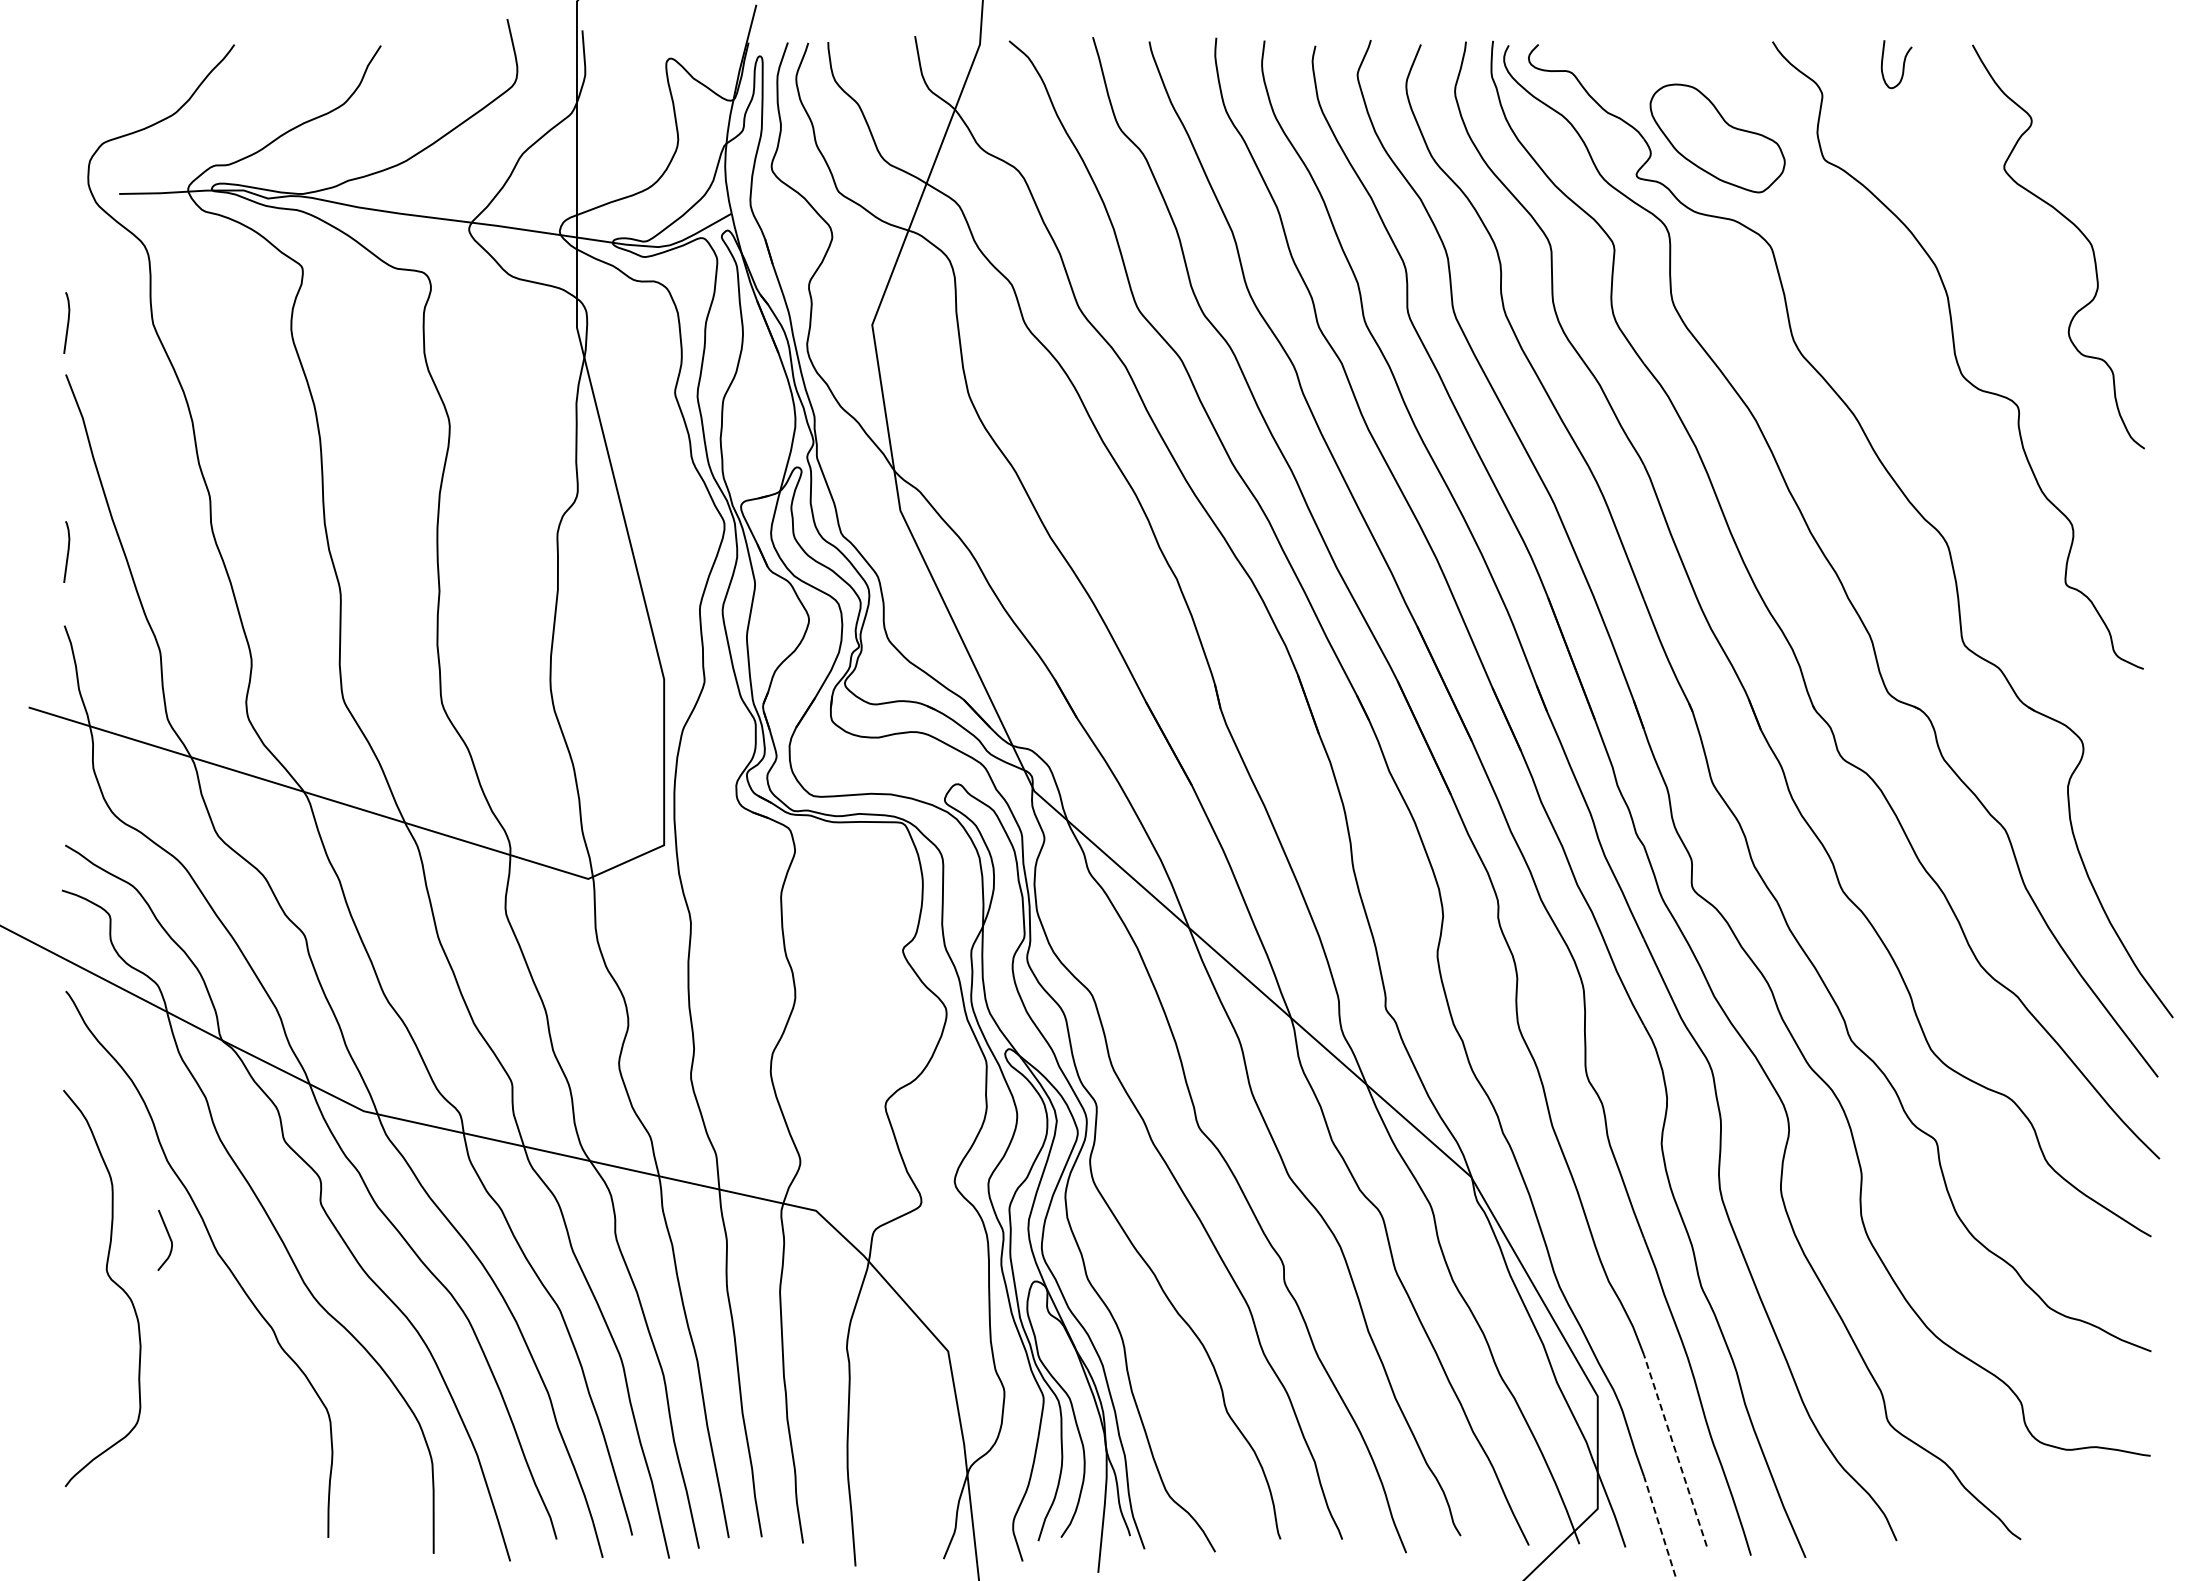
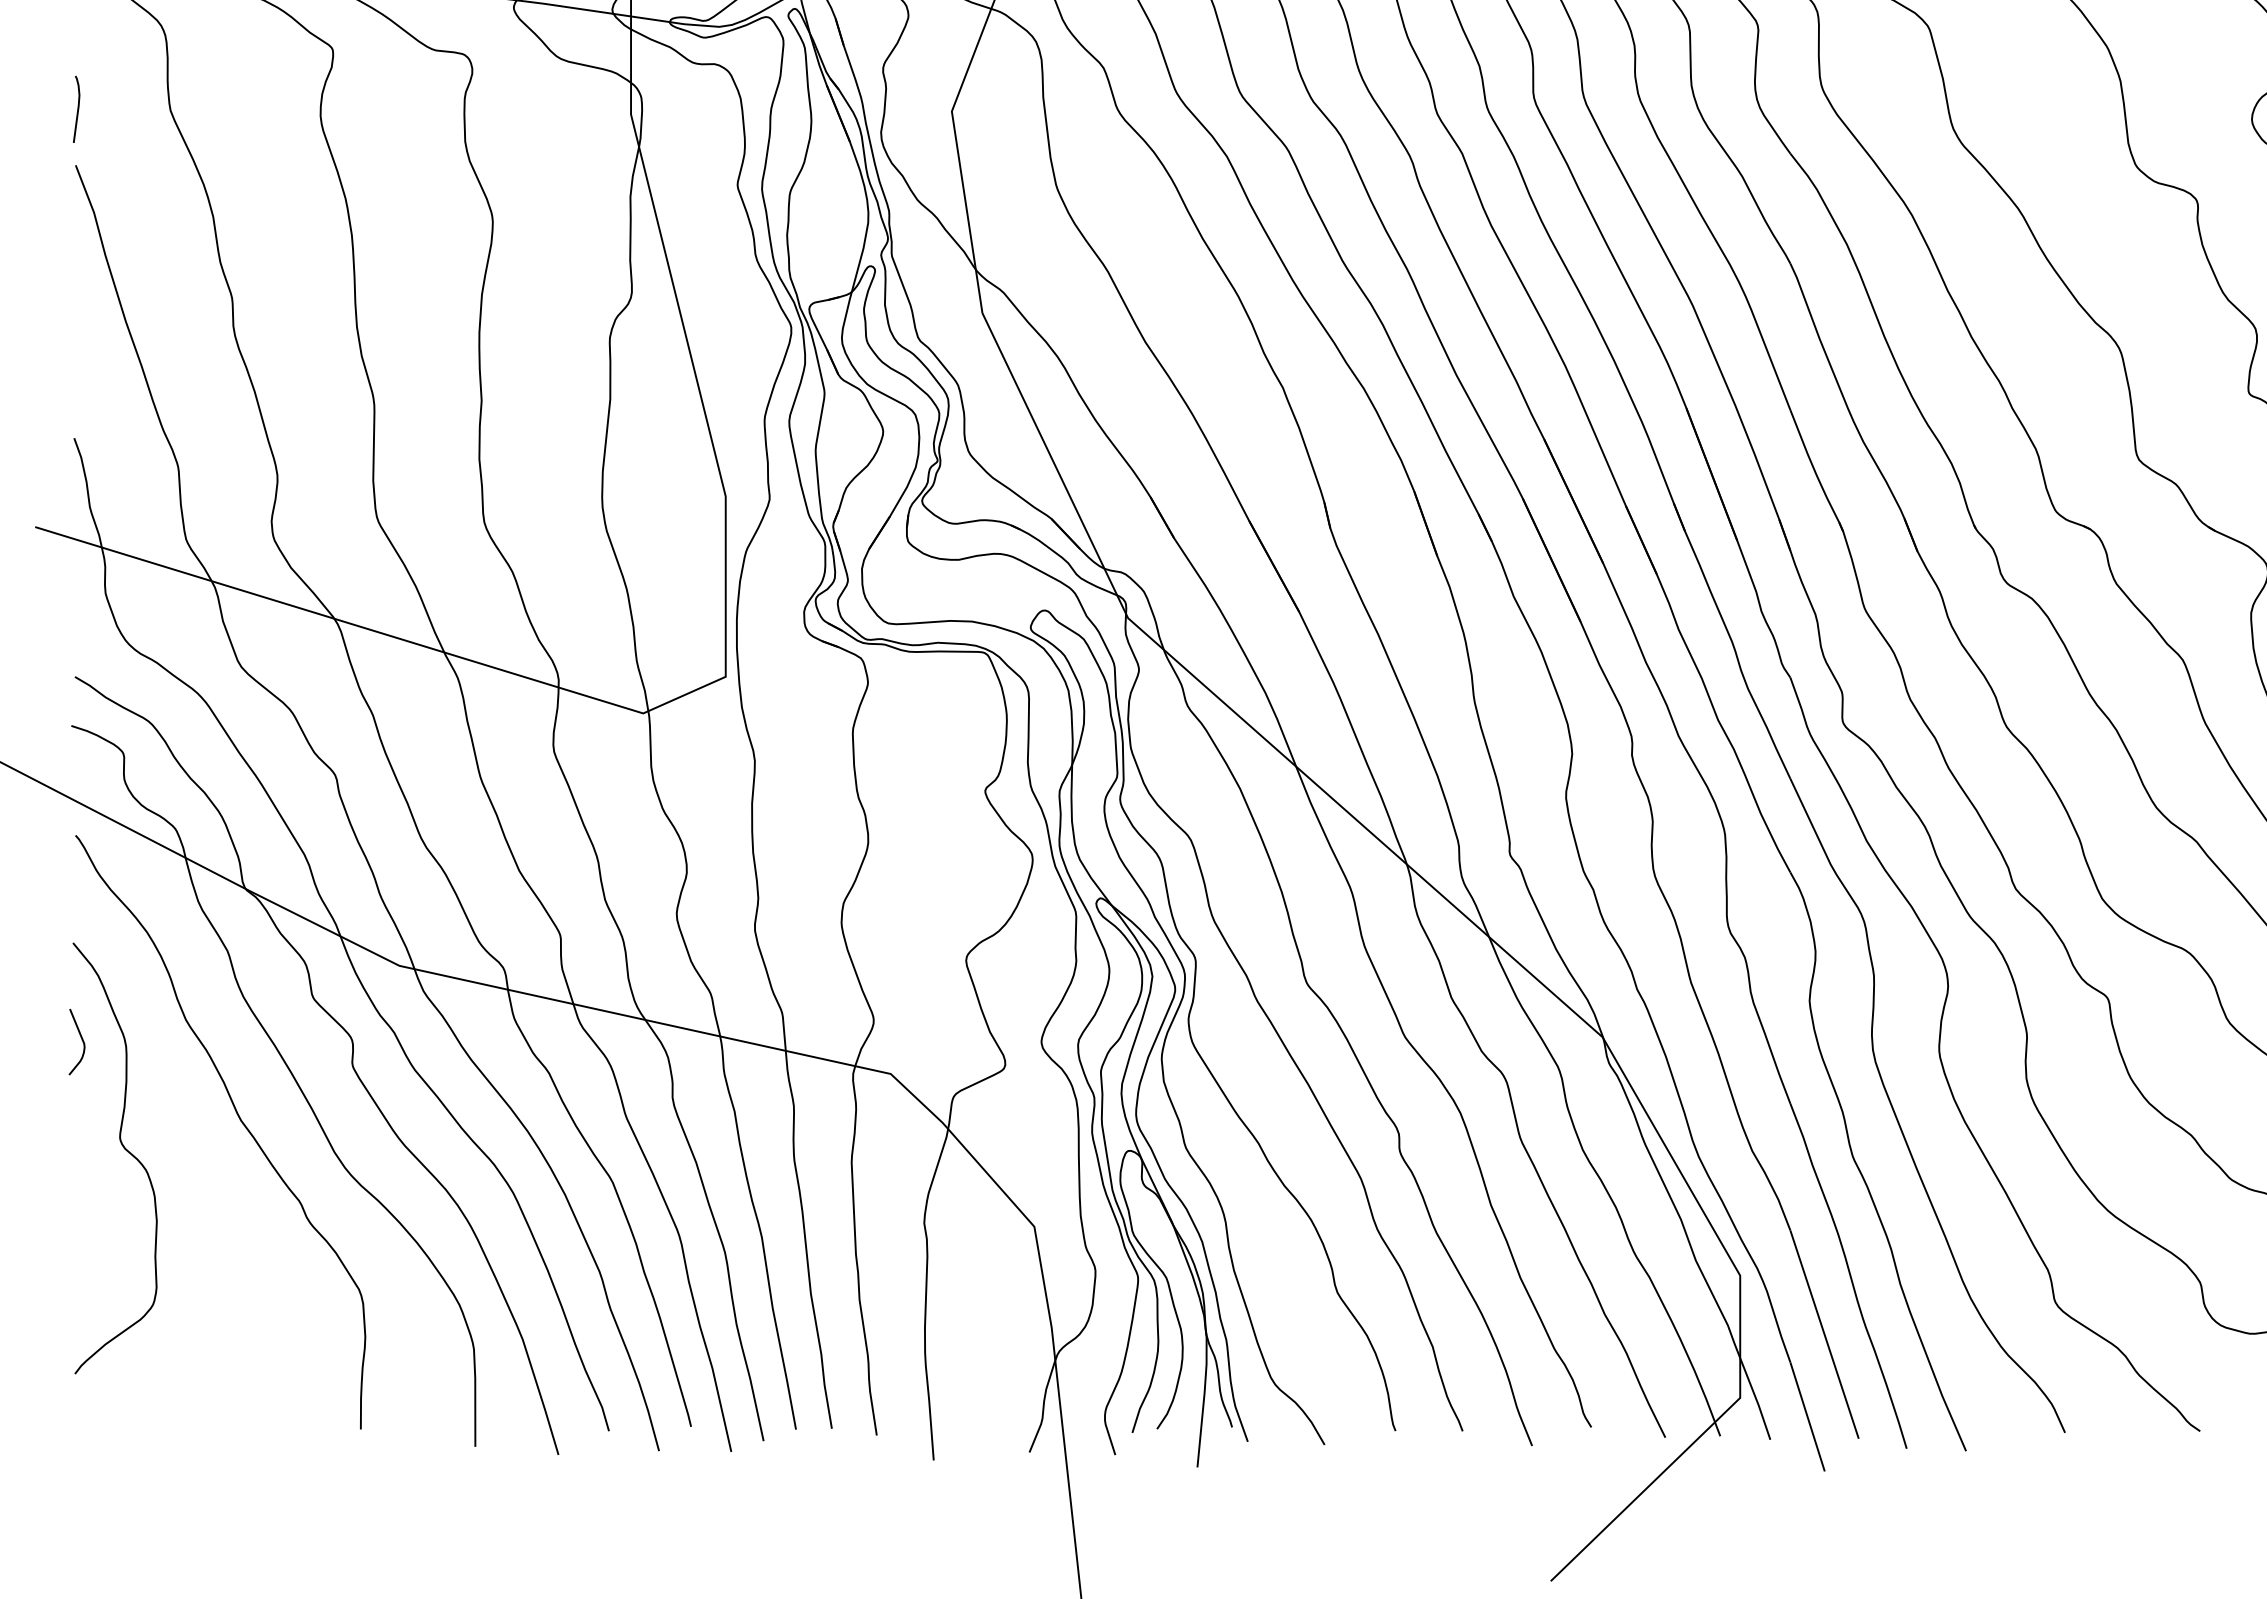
curve: (67, 551) -> (77, 357), removed
curve: (168, 1236) -> (80, 1037), moved
line: (1675, 1450) -> (1824, 1334), dashed -> solid
line: (1659, 1526) -> (1807, 1417), dashed -> solid

